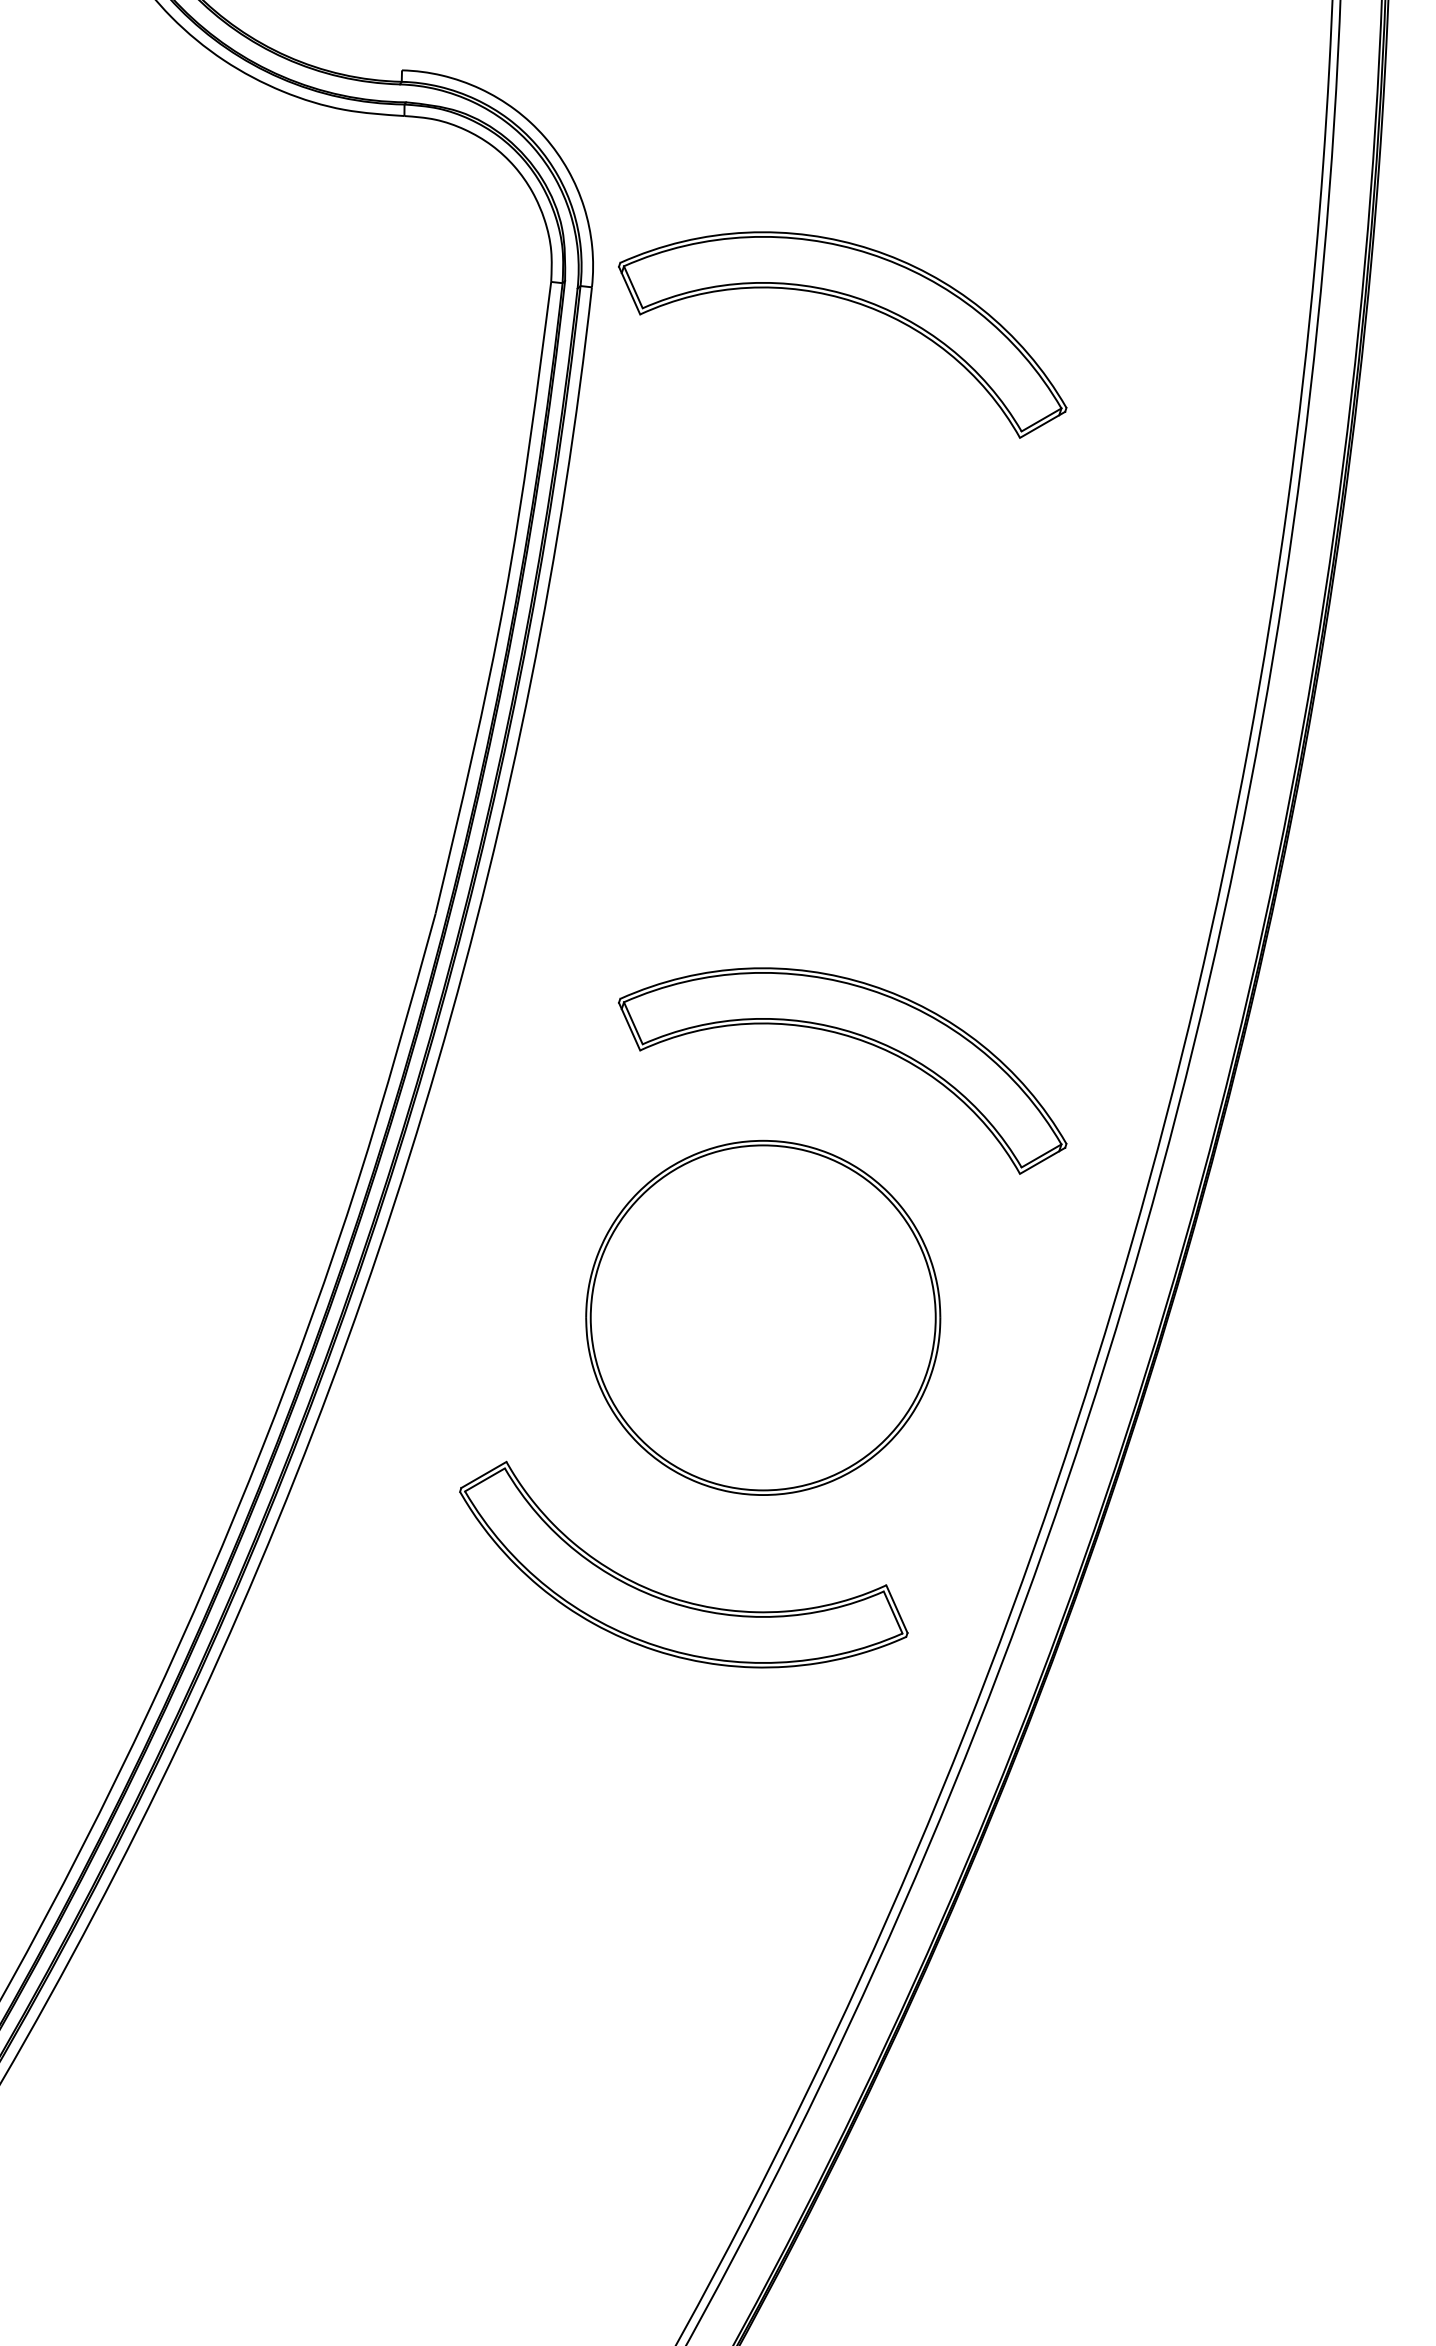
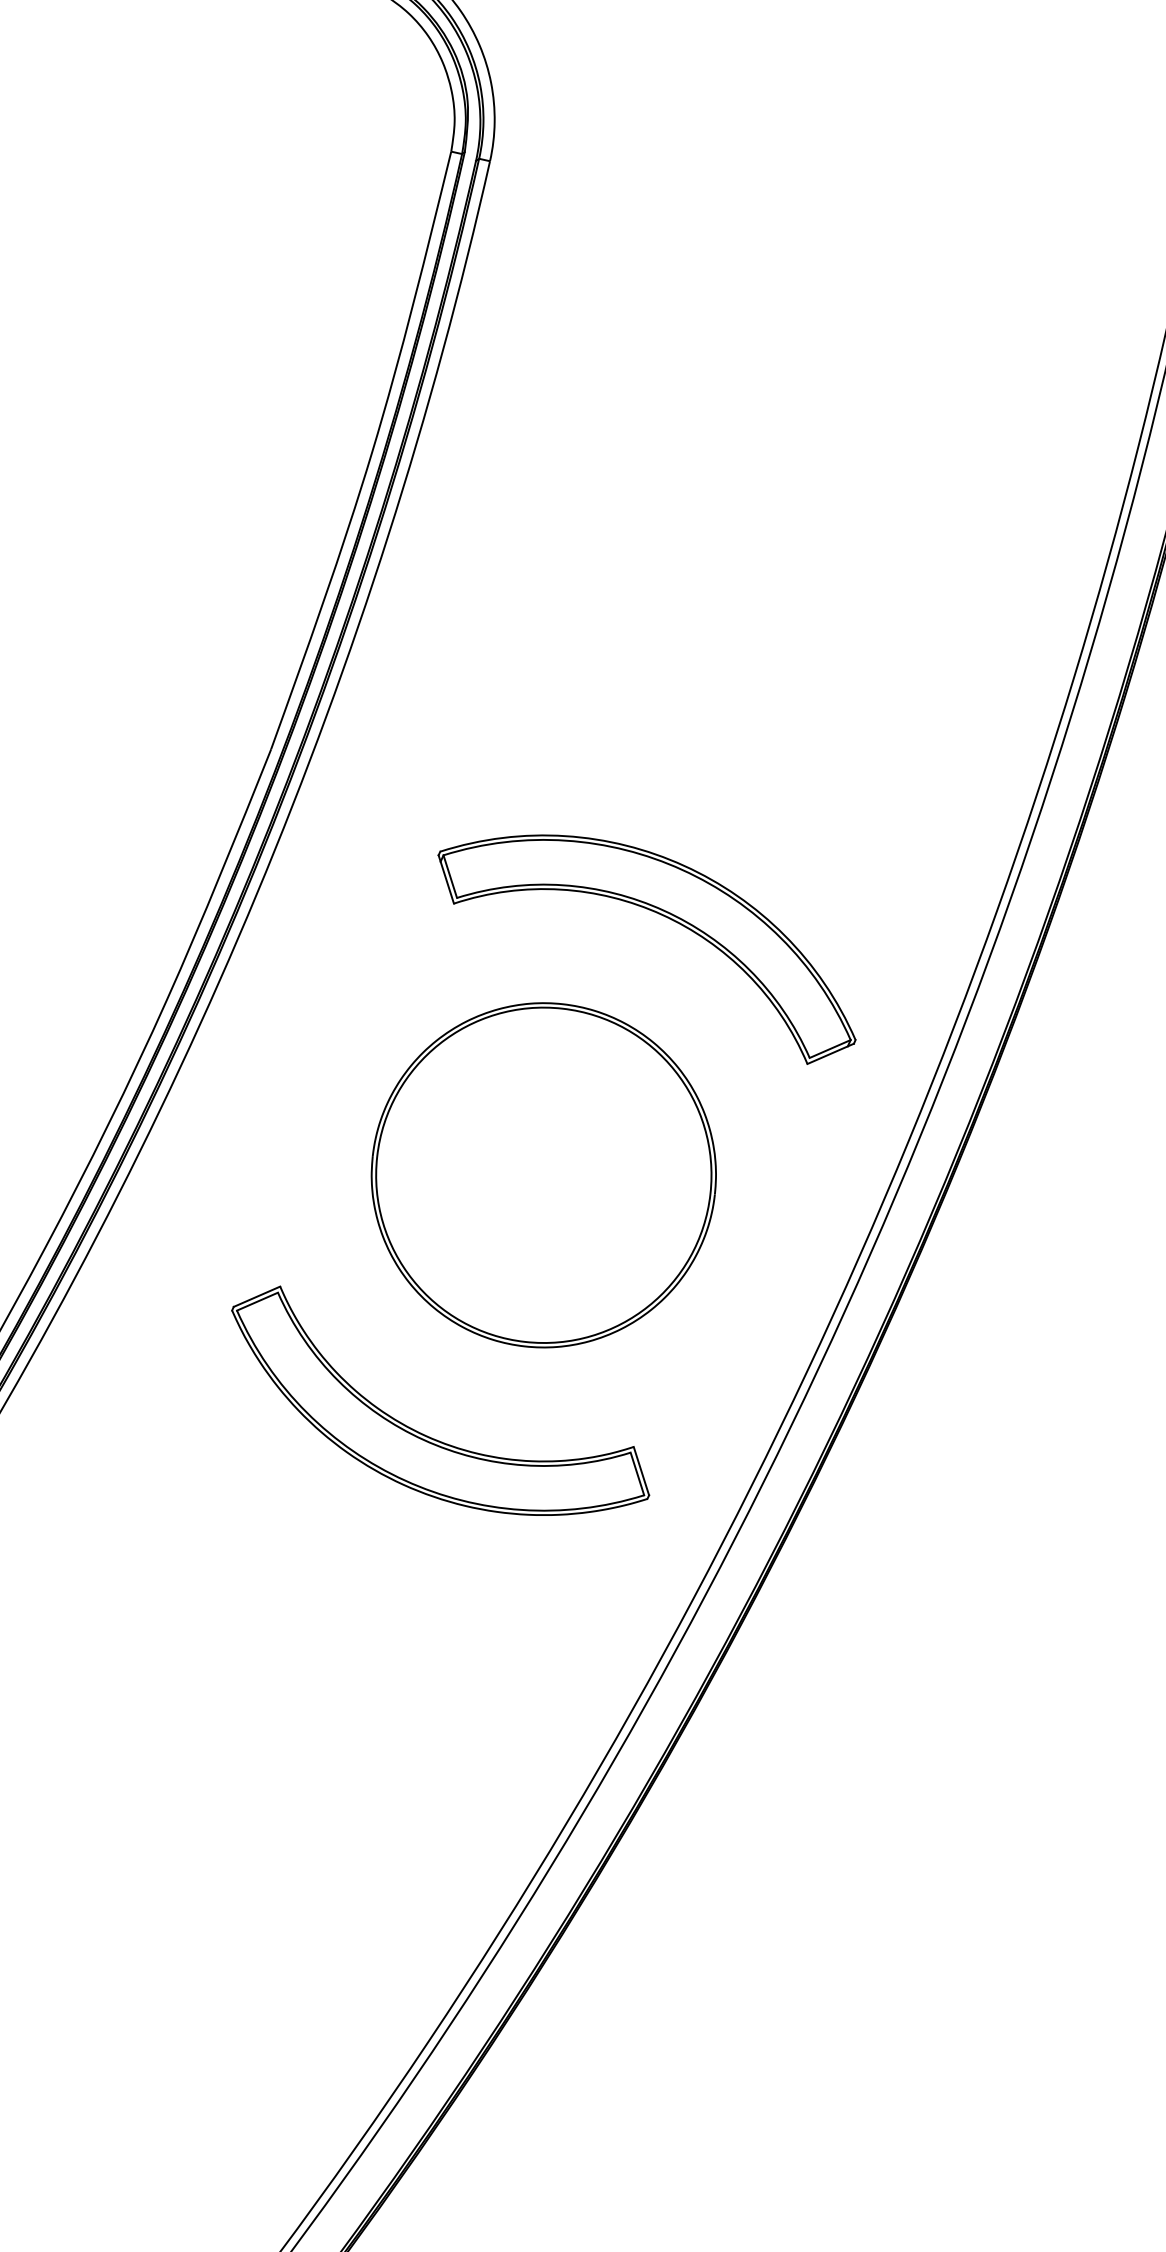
part: (852, 302) -> (740, 204), removed

